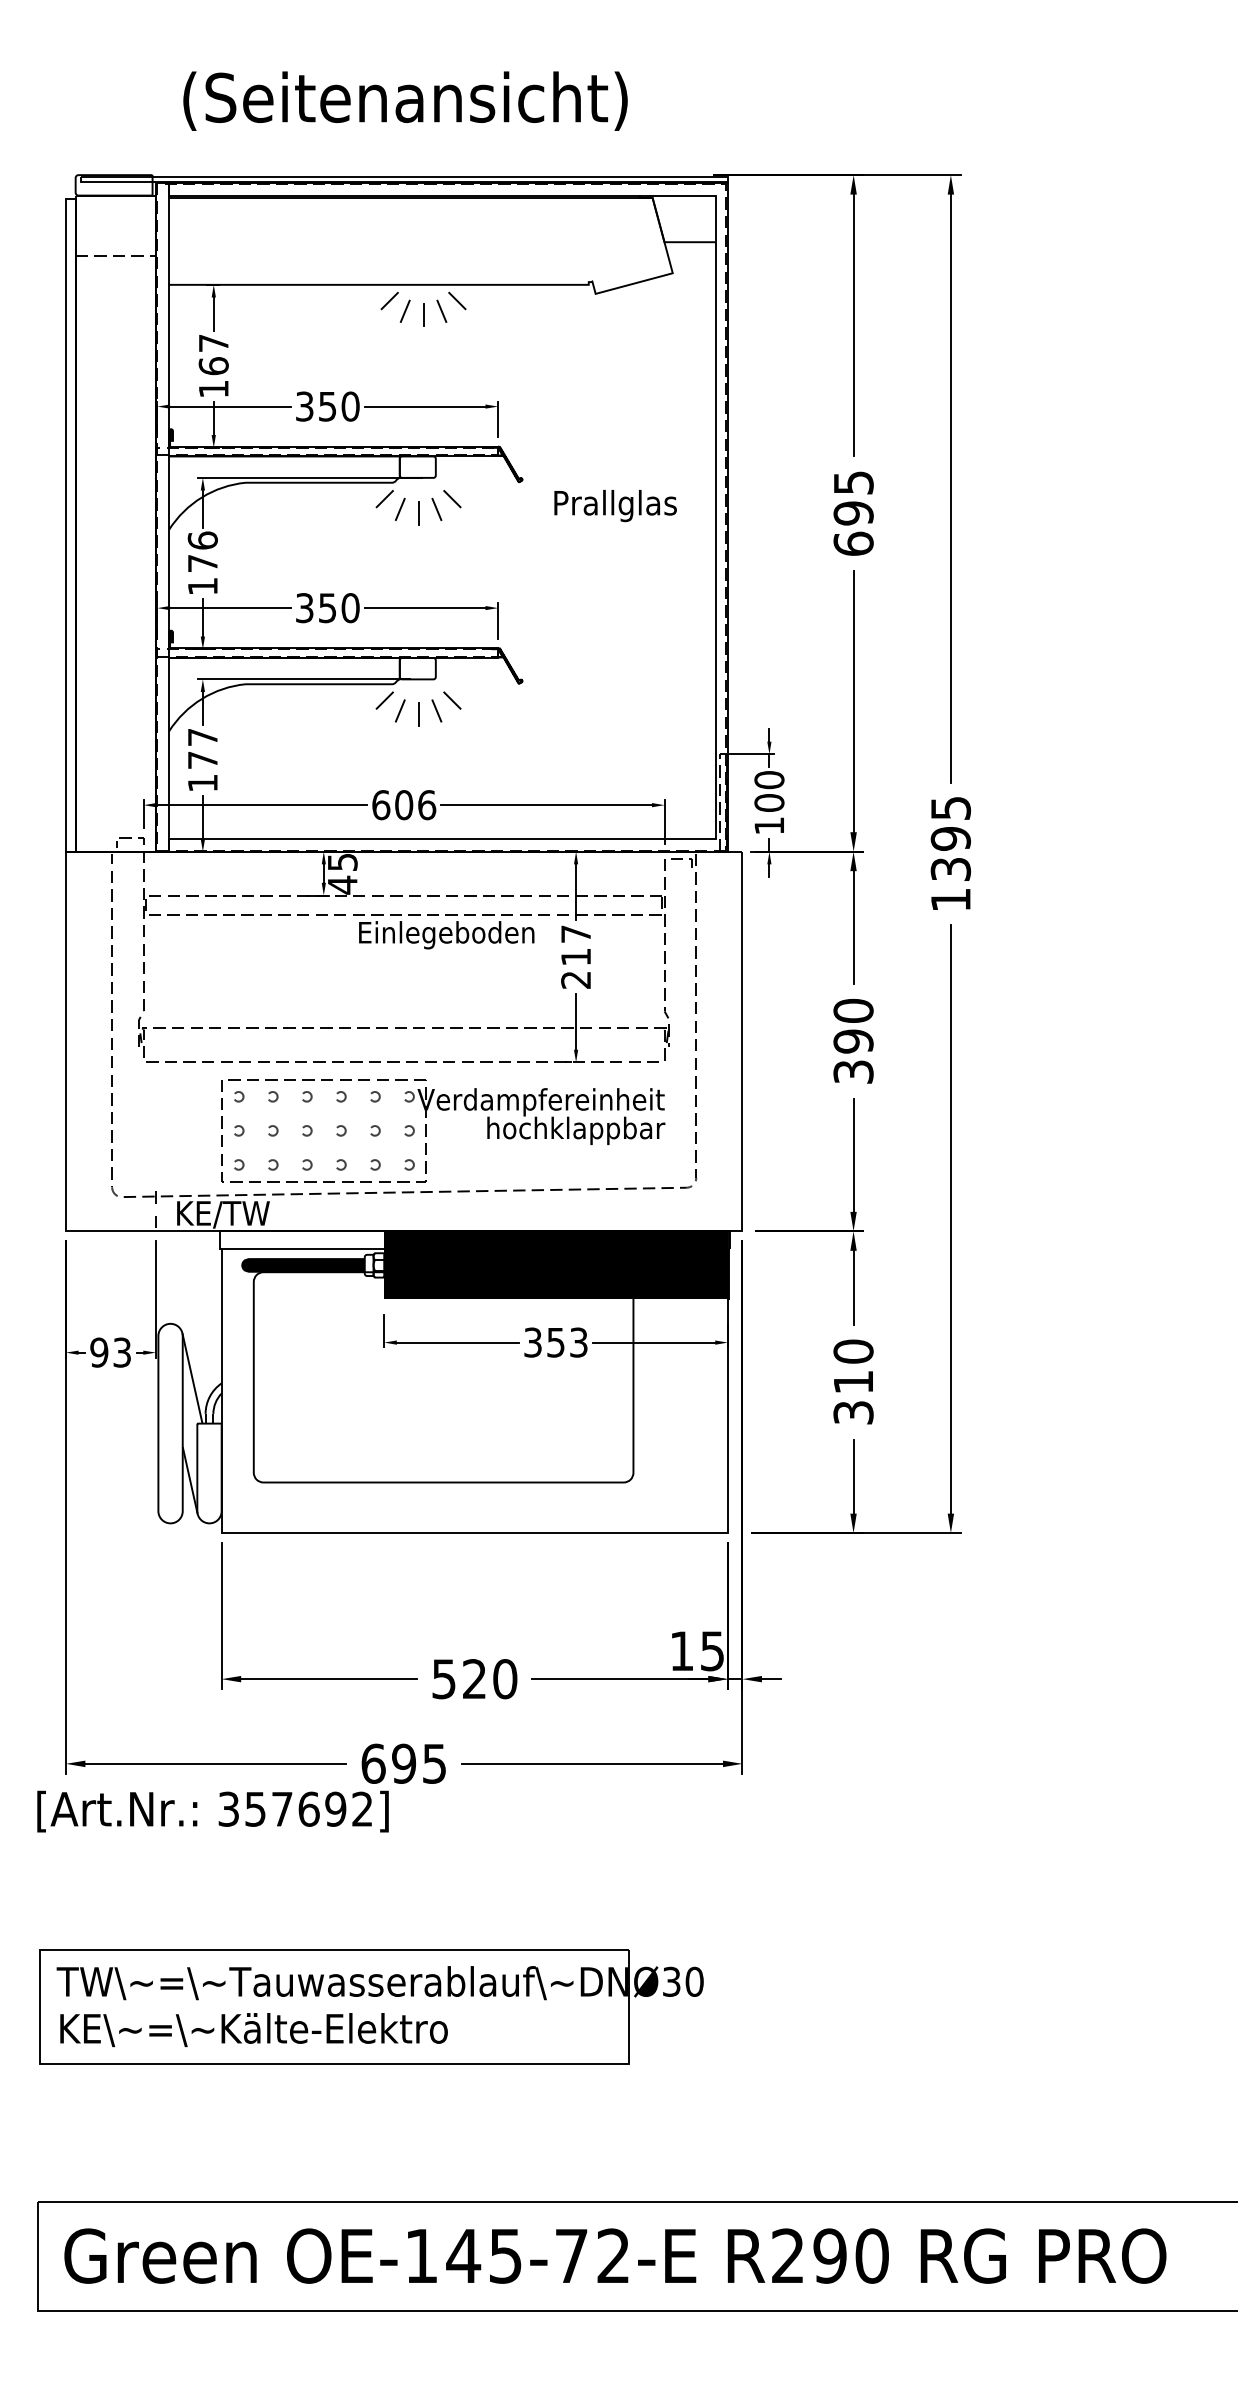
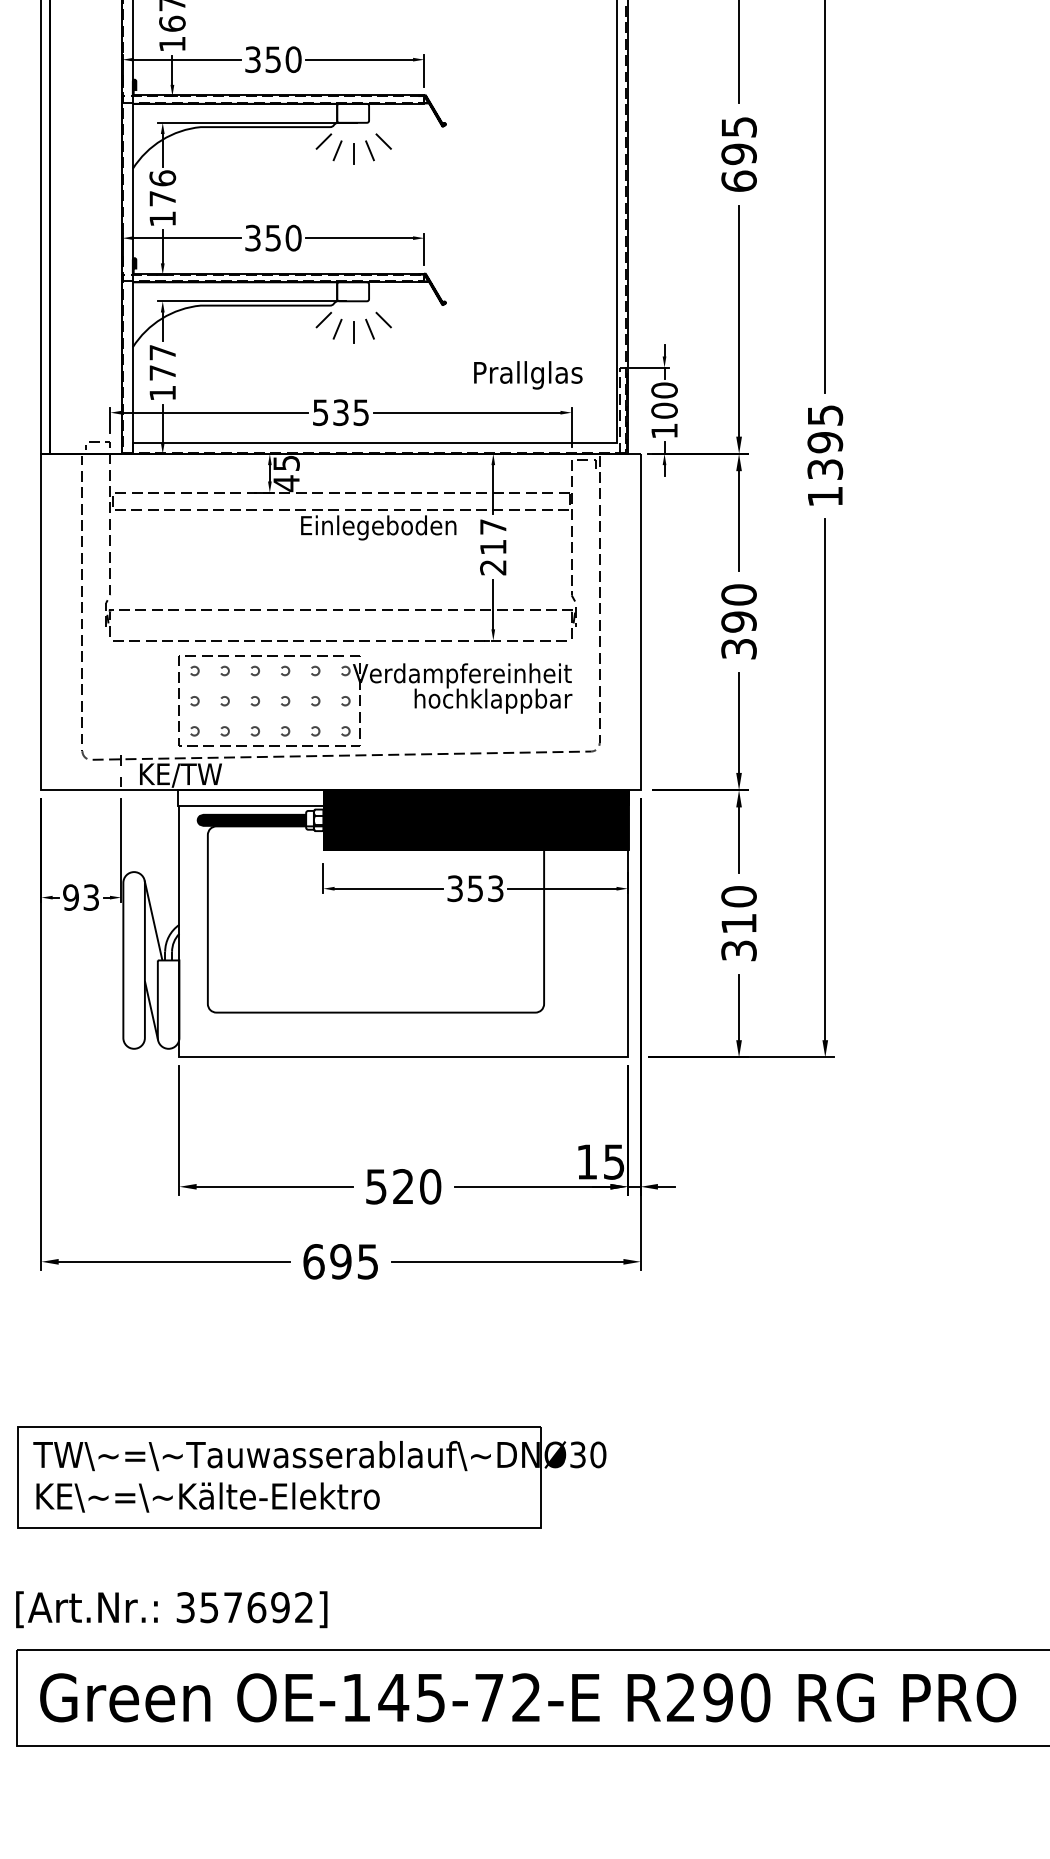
text: (615, 506) -> (528, 375), moved
text: (404, 805) -> (341, 412), 606 -> 535
text: (212, 1811) -> (171, 1609), moved

